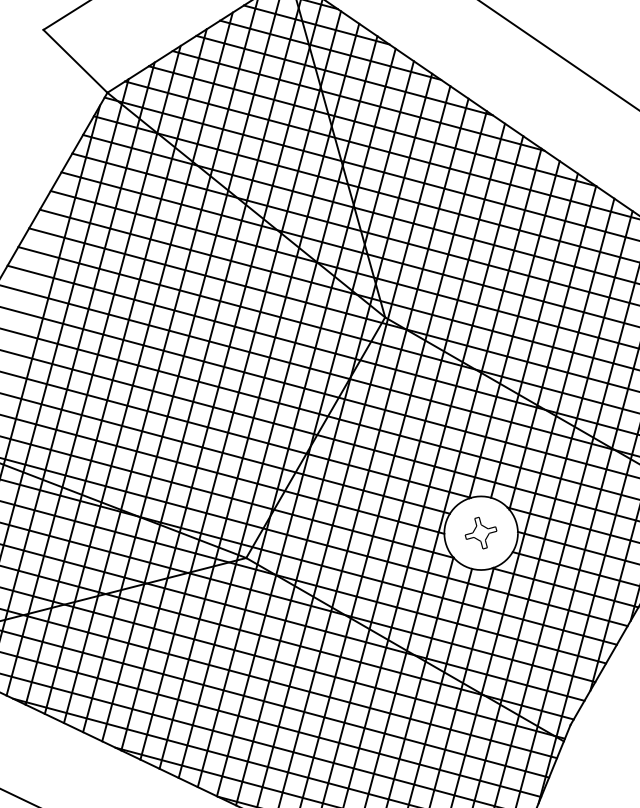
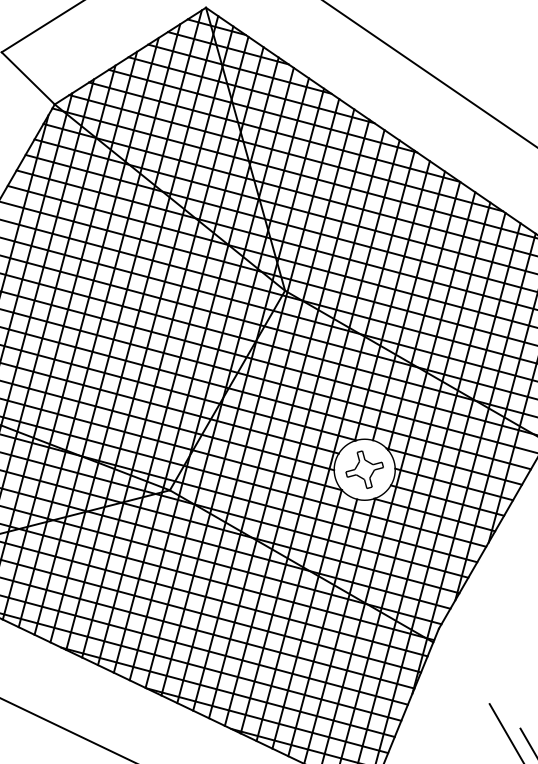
part: (480, 532) -> (364, 469), size x1.43

